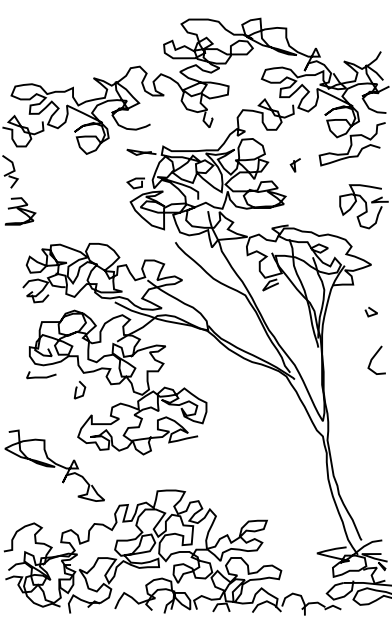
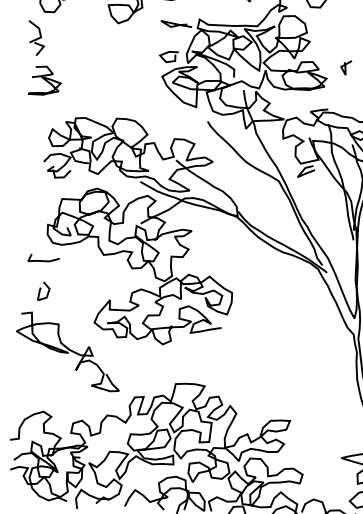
line: (294, 165) -> (345, 67), moved
line: (41, 376) -> (43, 260), moved
curve: (77, 388) -> (41, 289), moved

